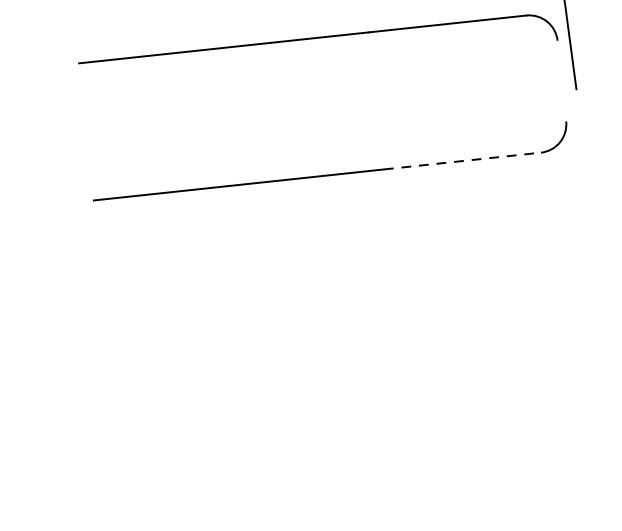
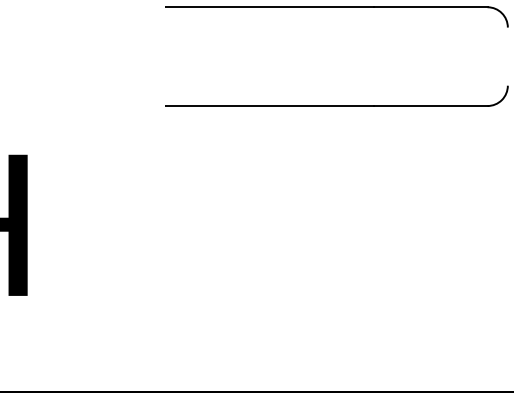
line: (461, 161) -> (430, 106), dashed -> solid

